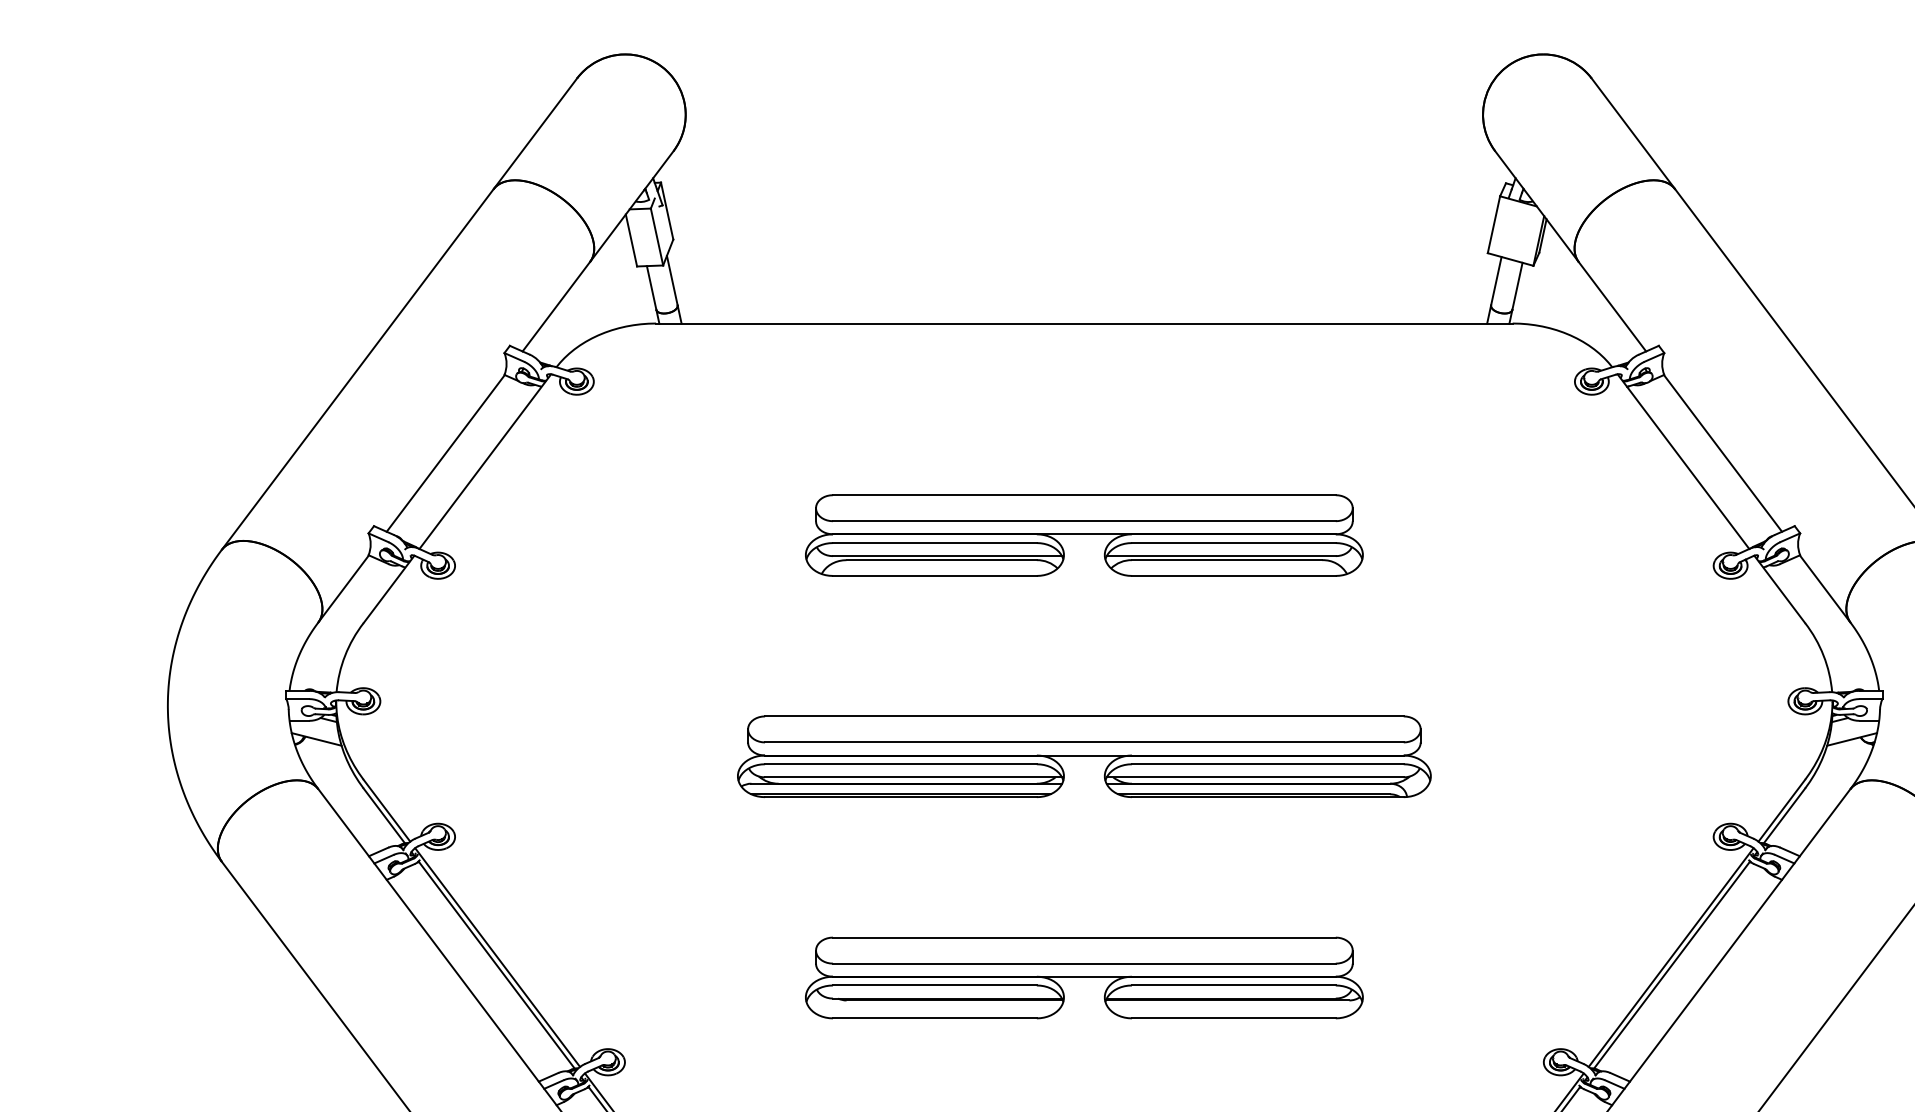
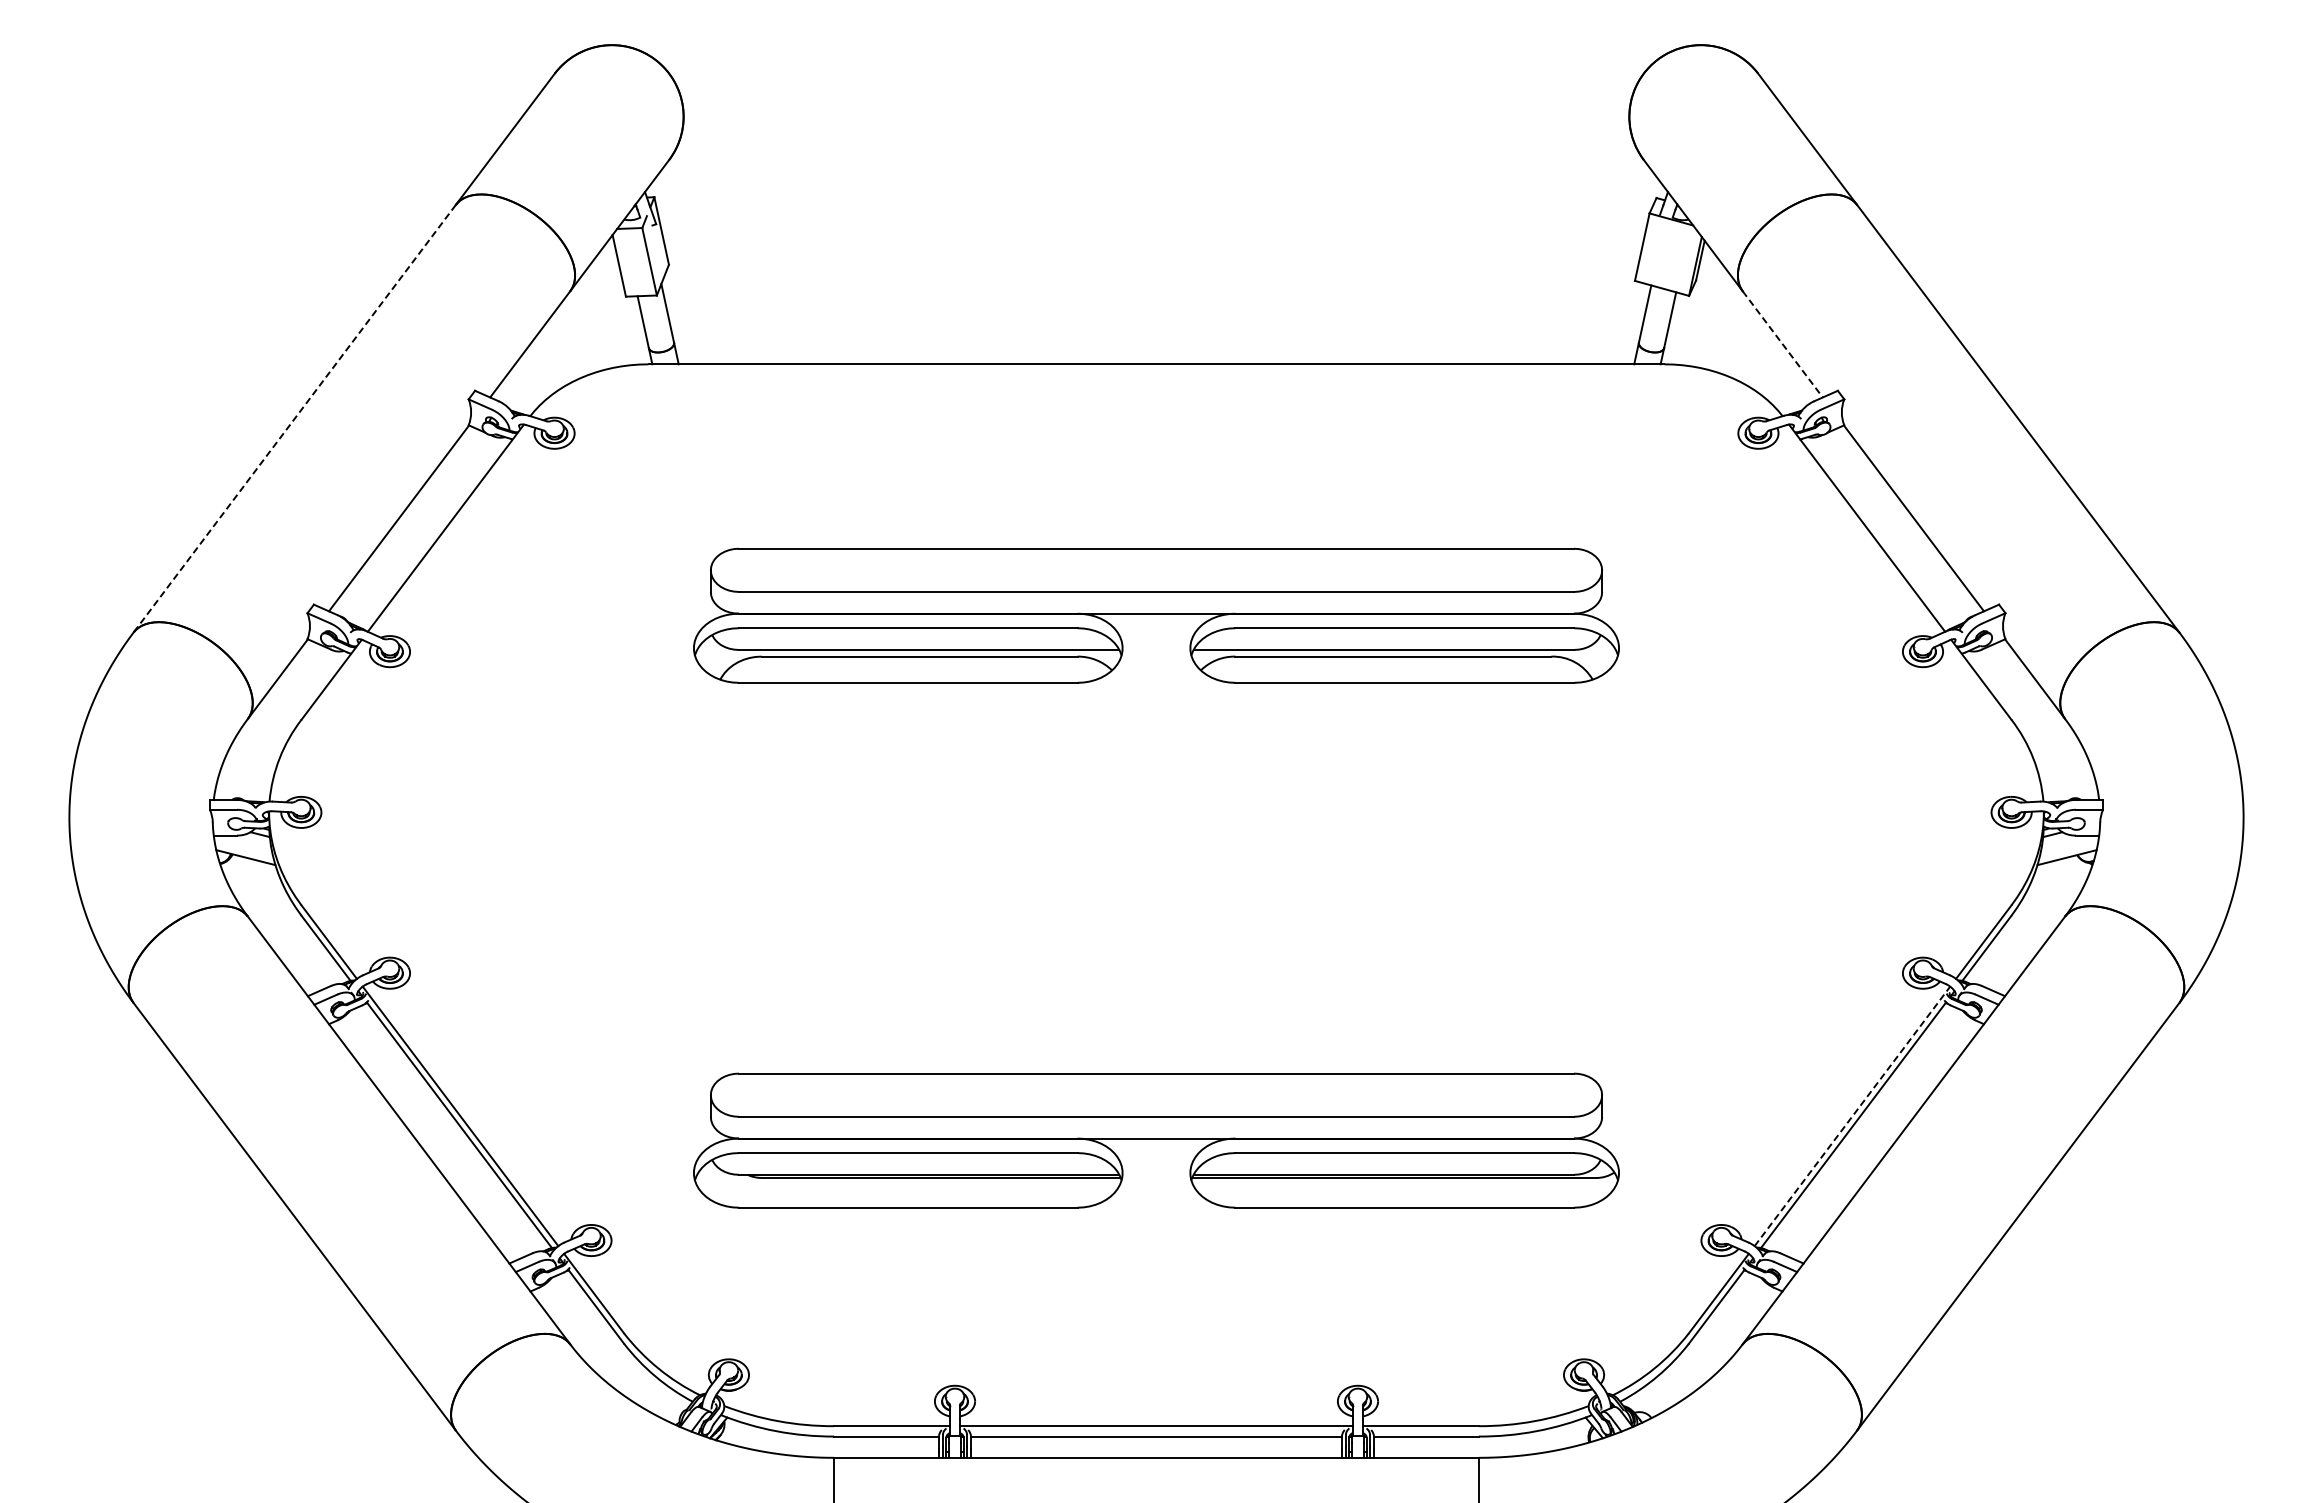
line: (1612, 306) -> (1782, 344), solid -> dashed
line: (357, 369) -> (294, 418), solid -> dashed
part: (1084, 535) -> (1156, 615), size x1.4
part: (1084, 756) -> (1156, 877), removed
line: (1671, 957) -> (1852, 1116), solid -> dashed
part: (1084, 977) -> (1156, 1140), size x1.4

